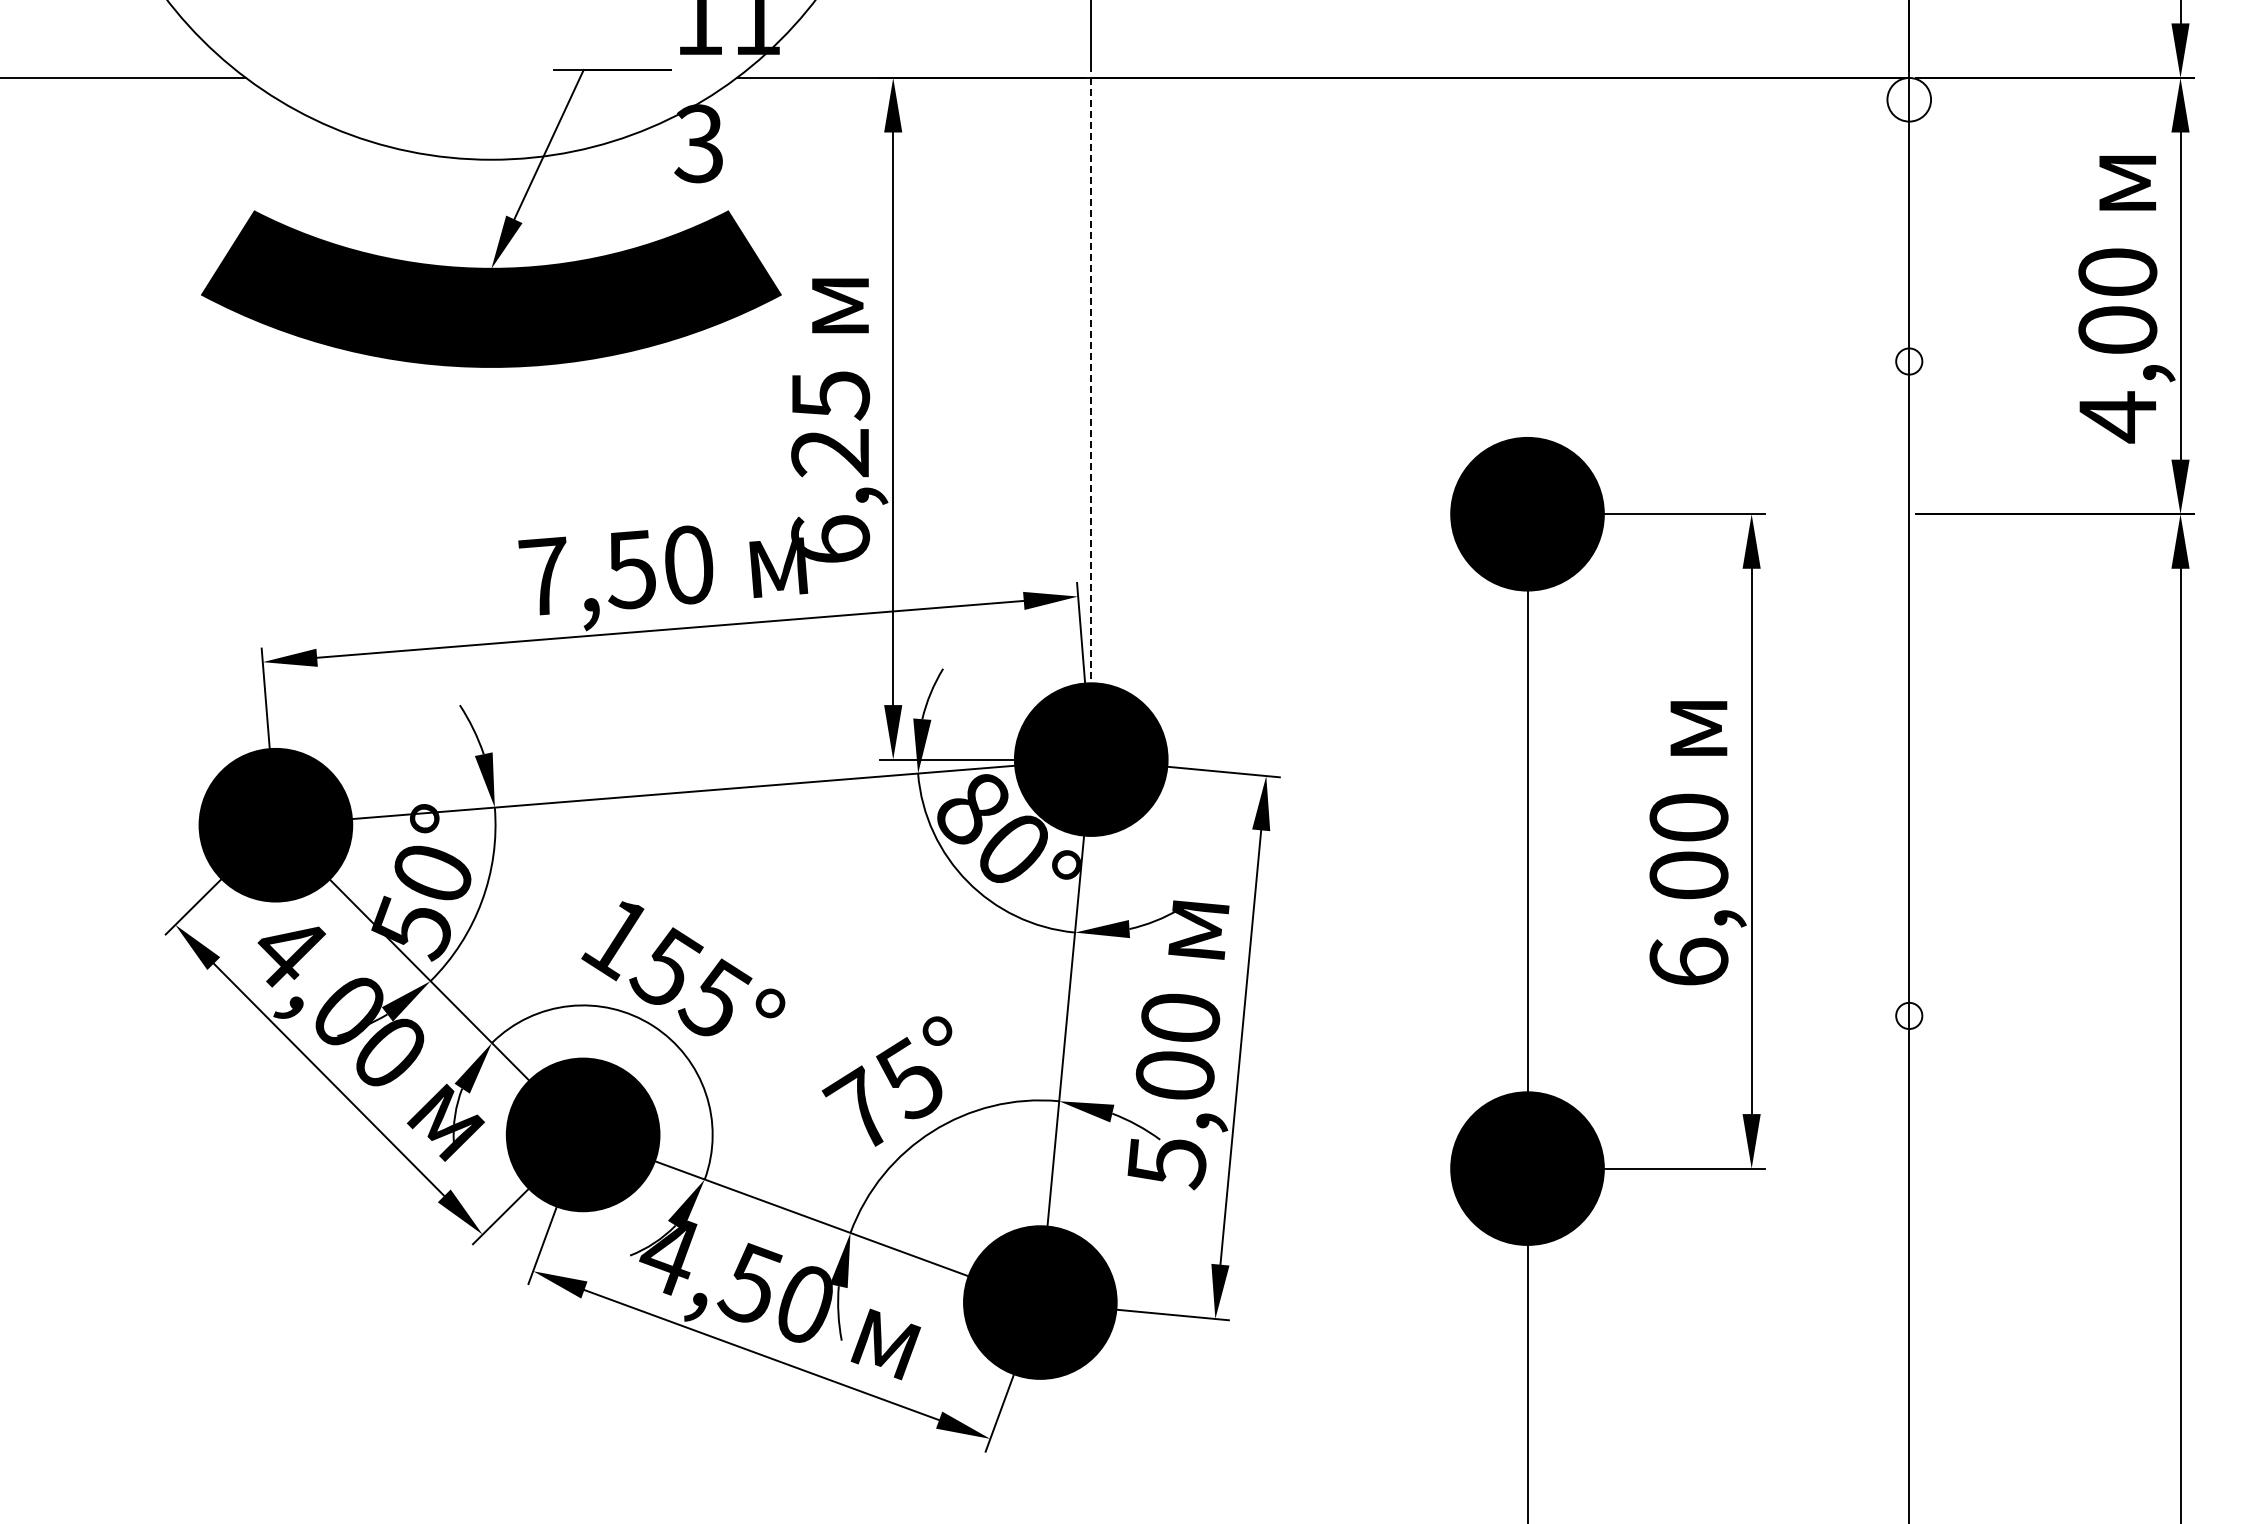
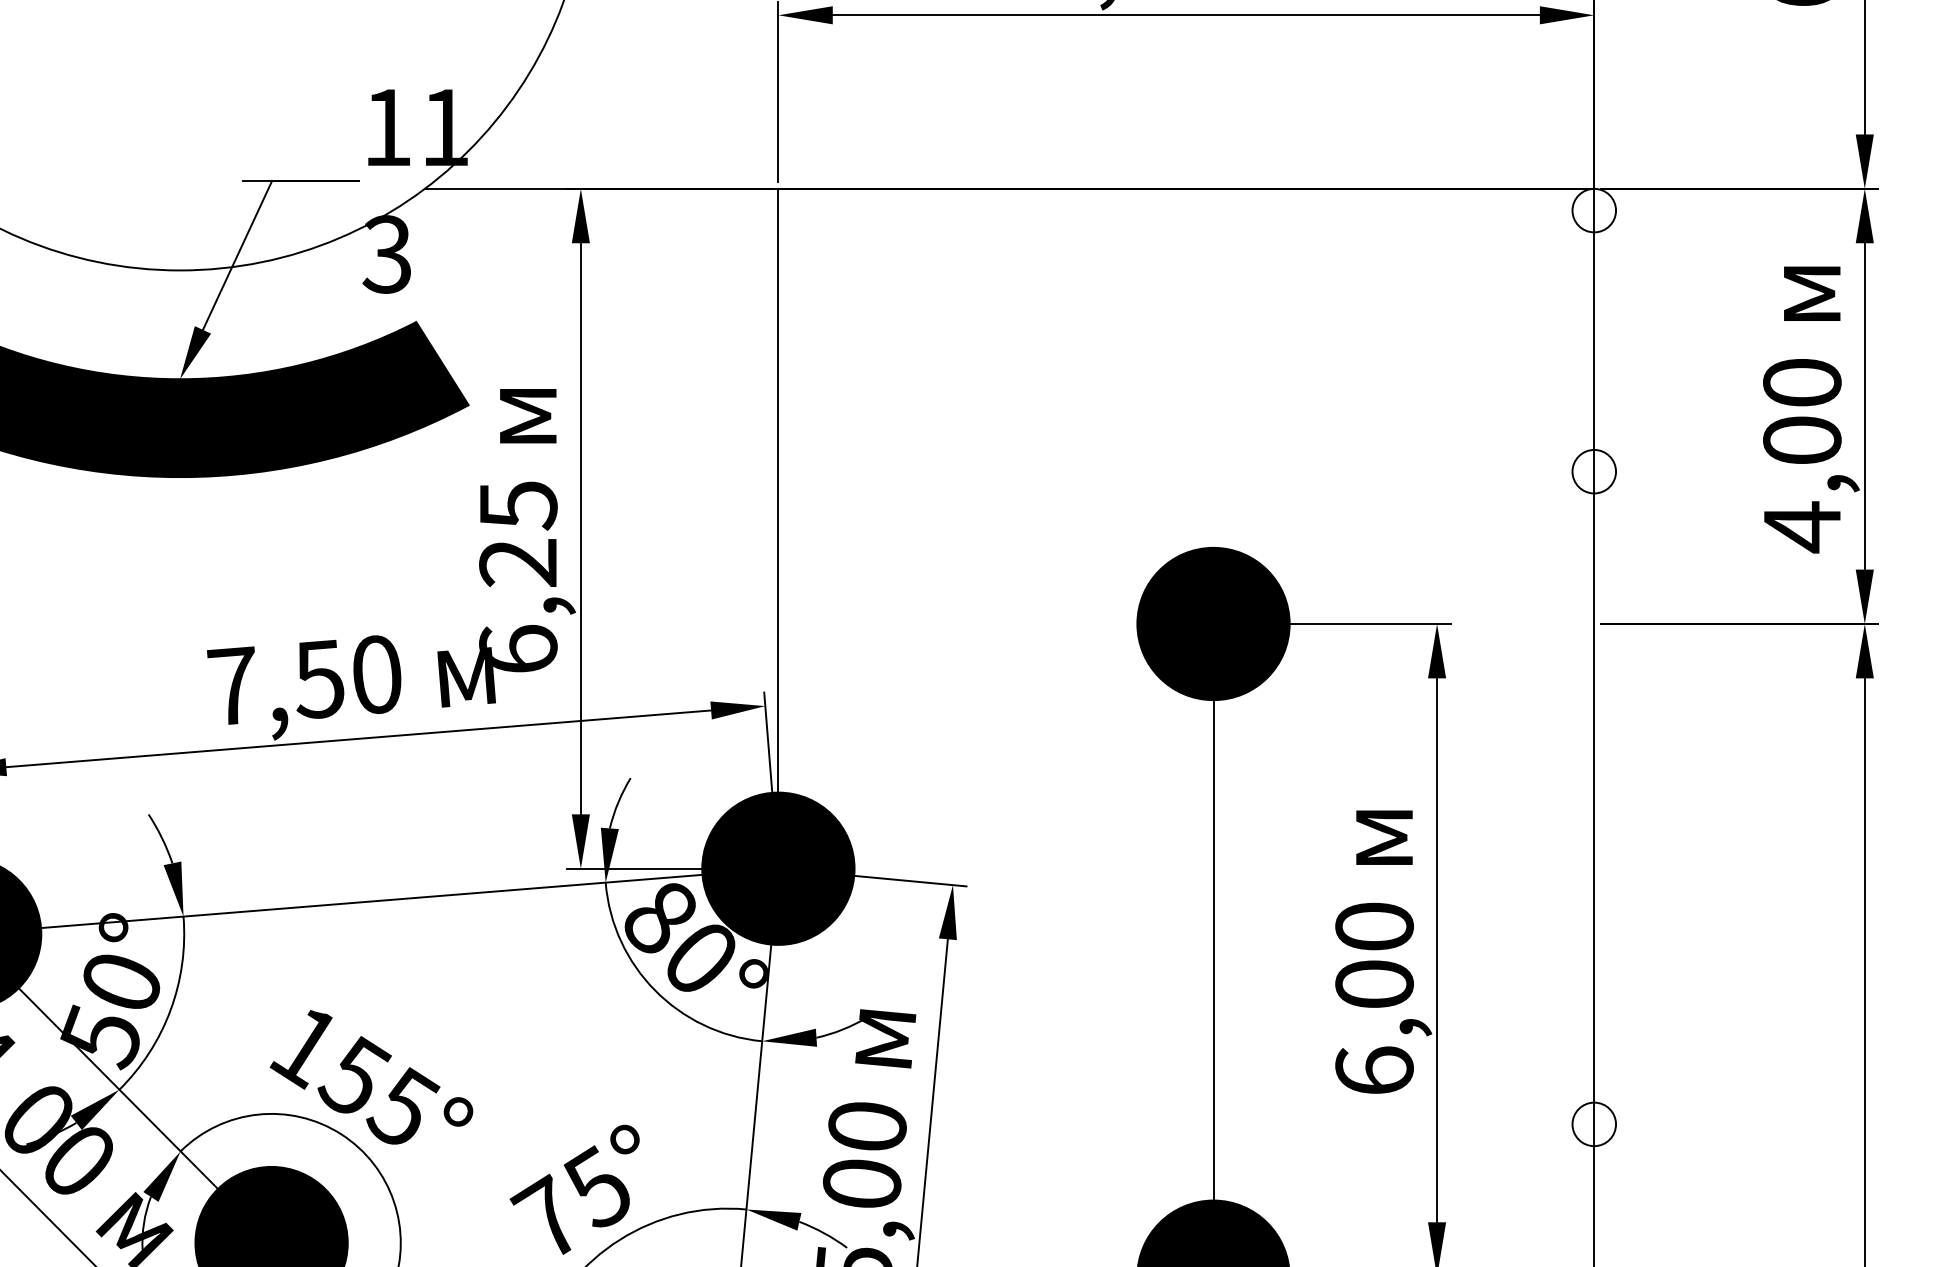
circle: (1909, 361) -> (1594, 471), size x1.67
line: (1091, 418) -> (778, 528), dashed -> solid
circle: (1909, 1015) -> (1594, 1123), size x1.67

